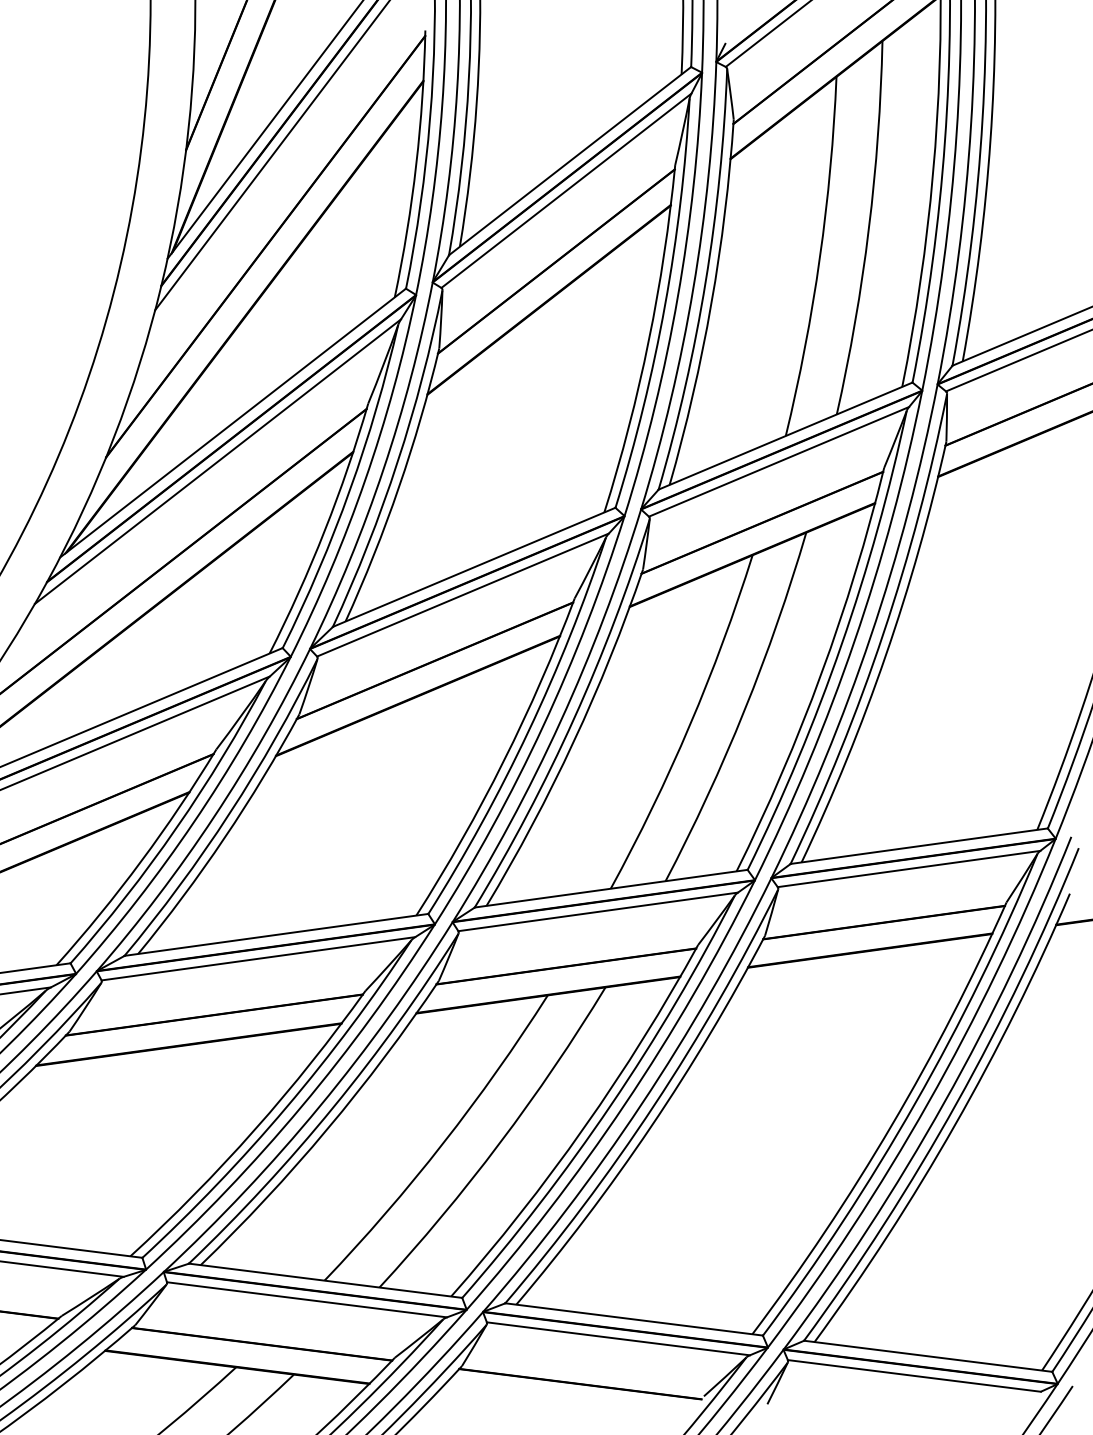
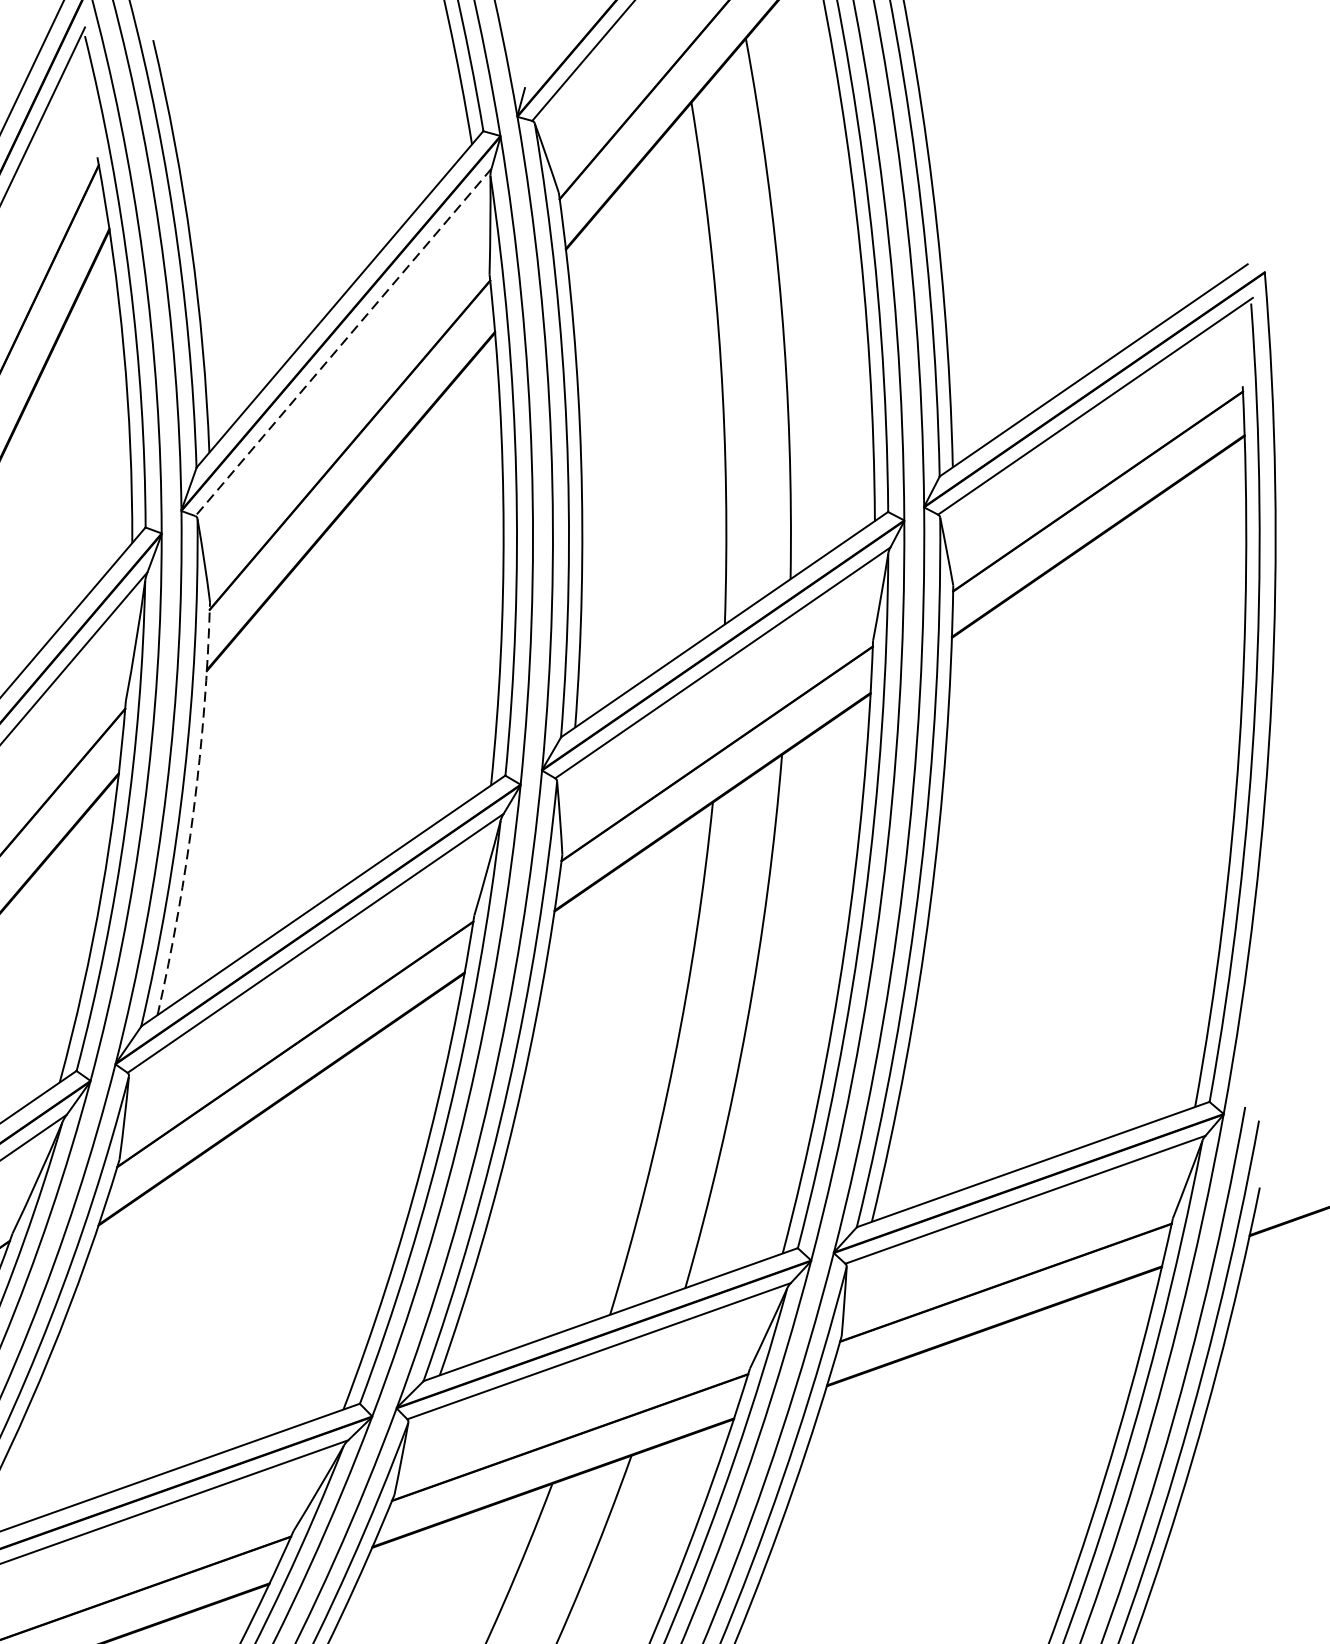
line: (566, 191) -> (343, 343), solid -> dashed
arc: (399, 487) -> (194, 810), solid -> dashed

